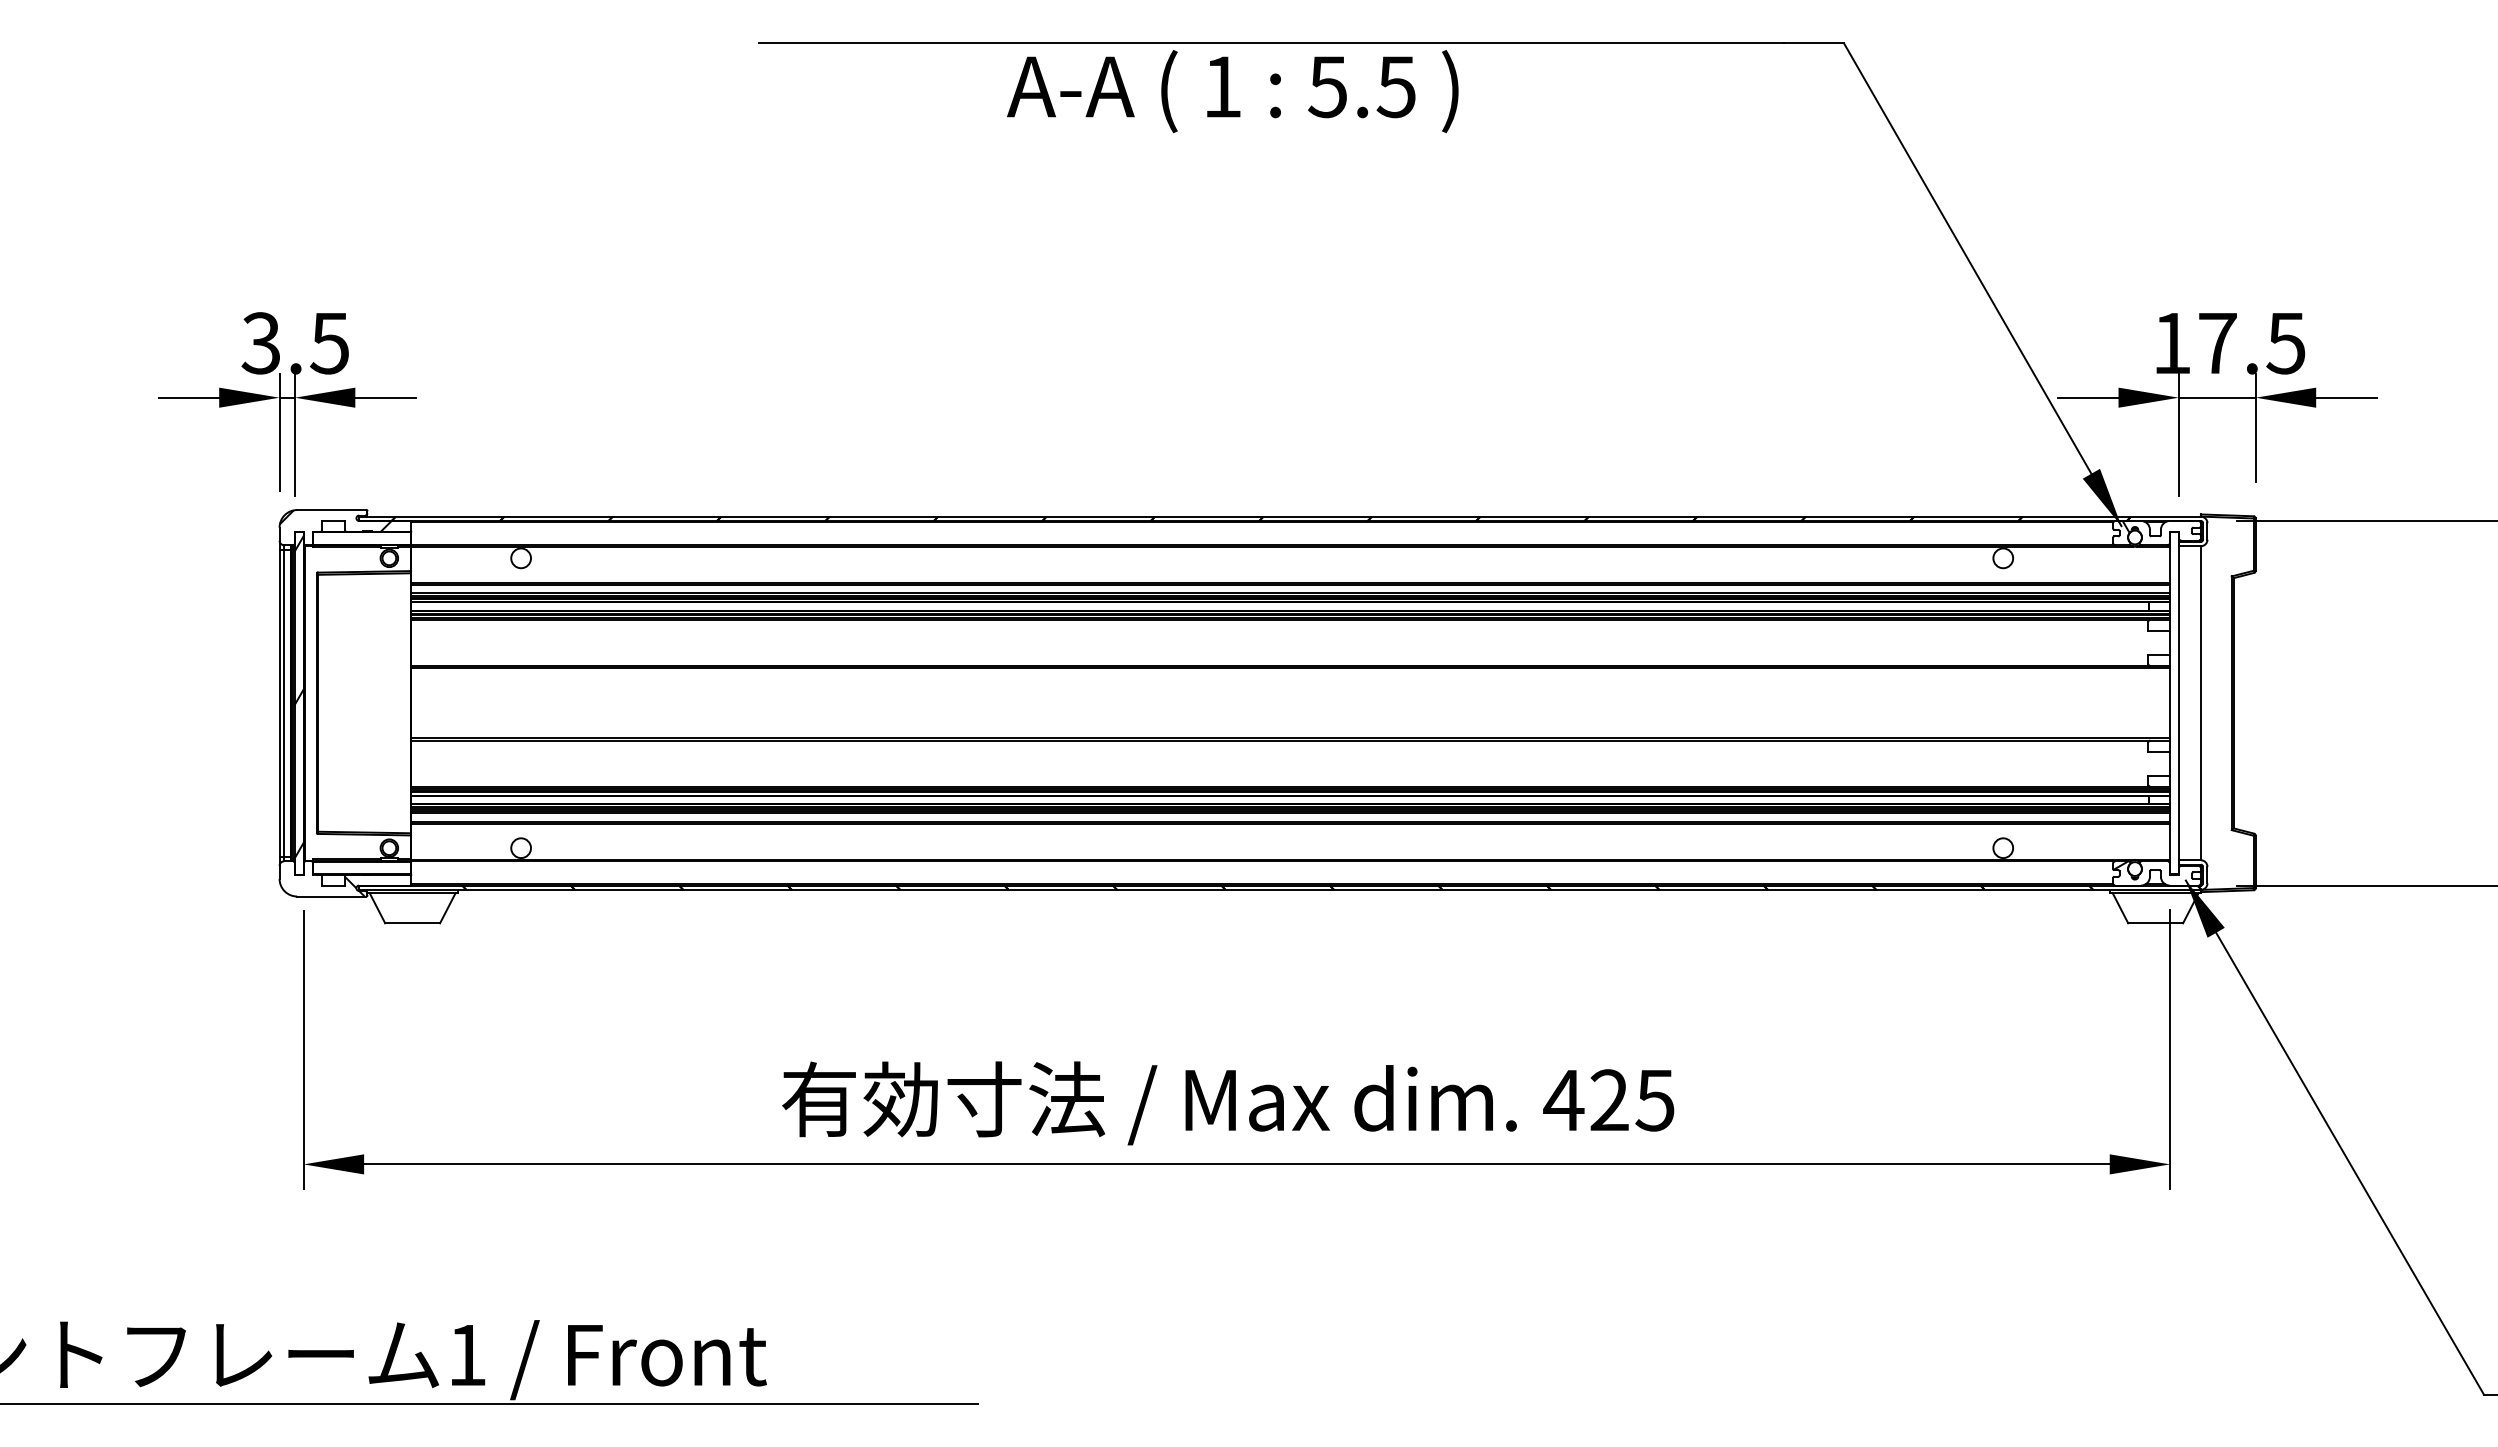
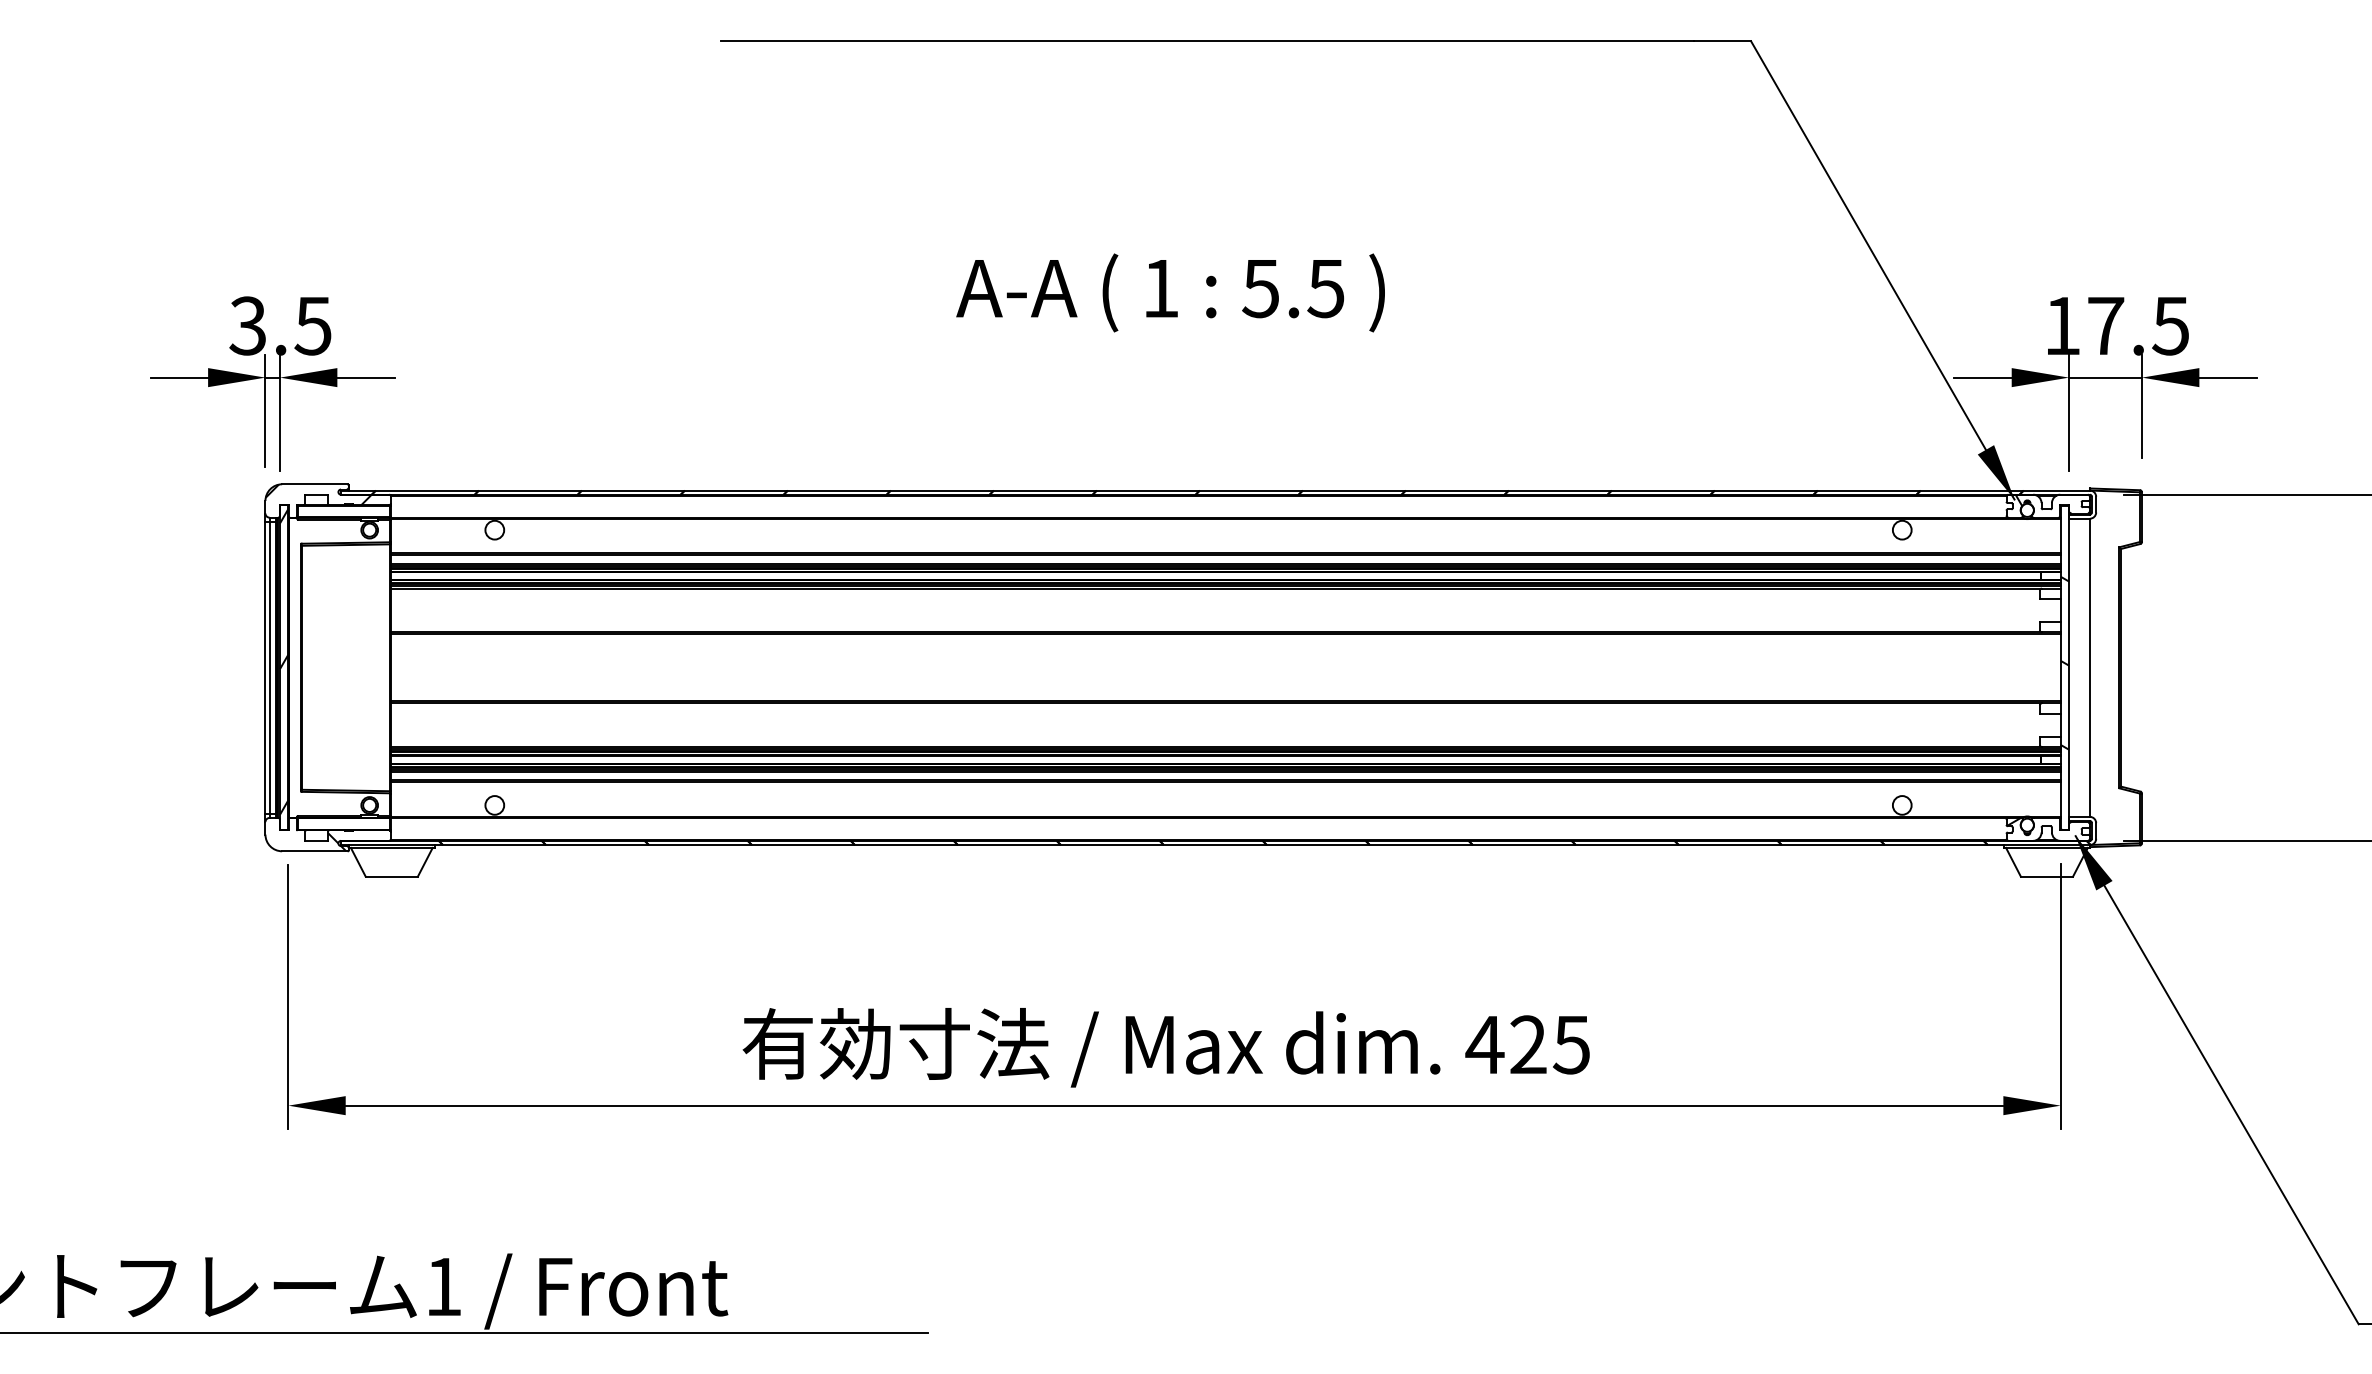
text: (1232, 91) -> (1170, 292), moved
hatch: (2174, 740) -> (2064, 703), added

